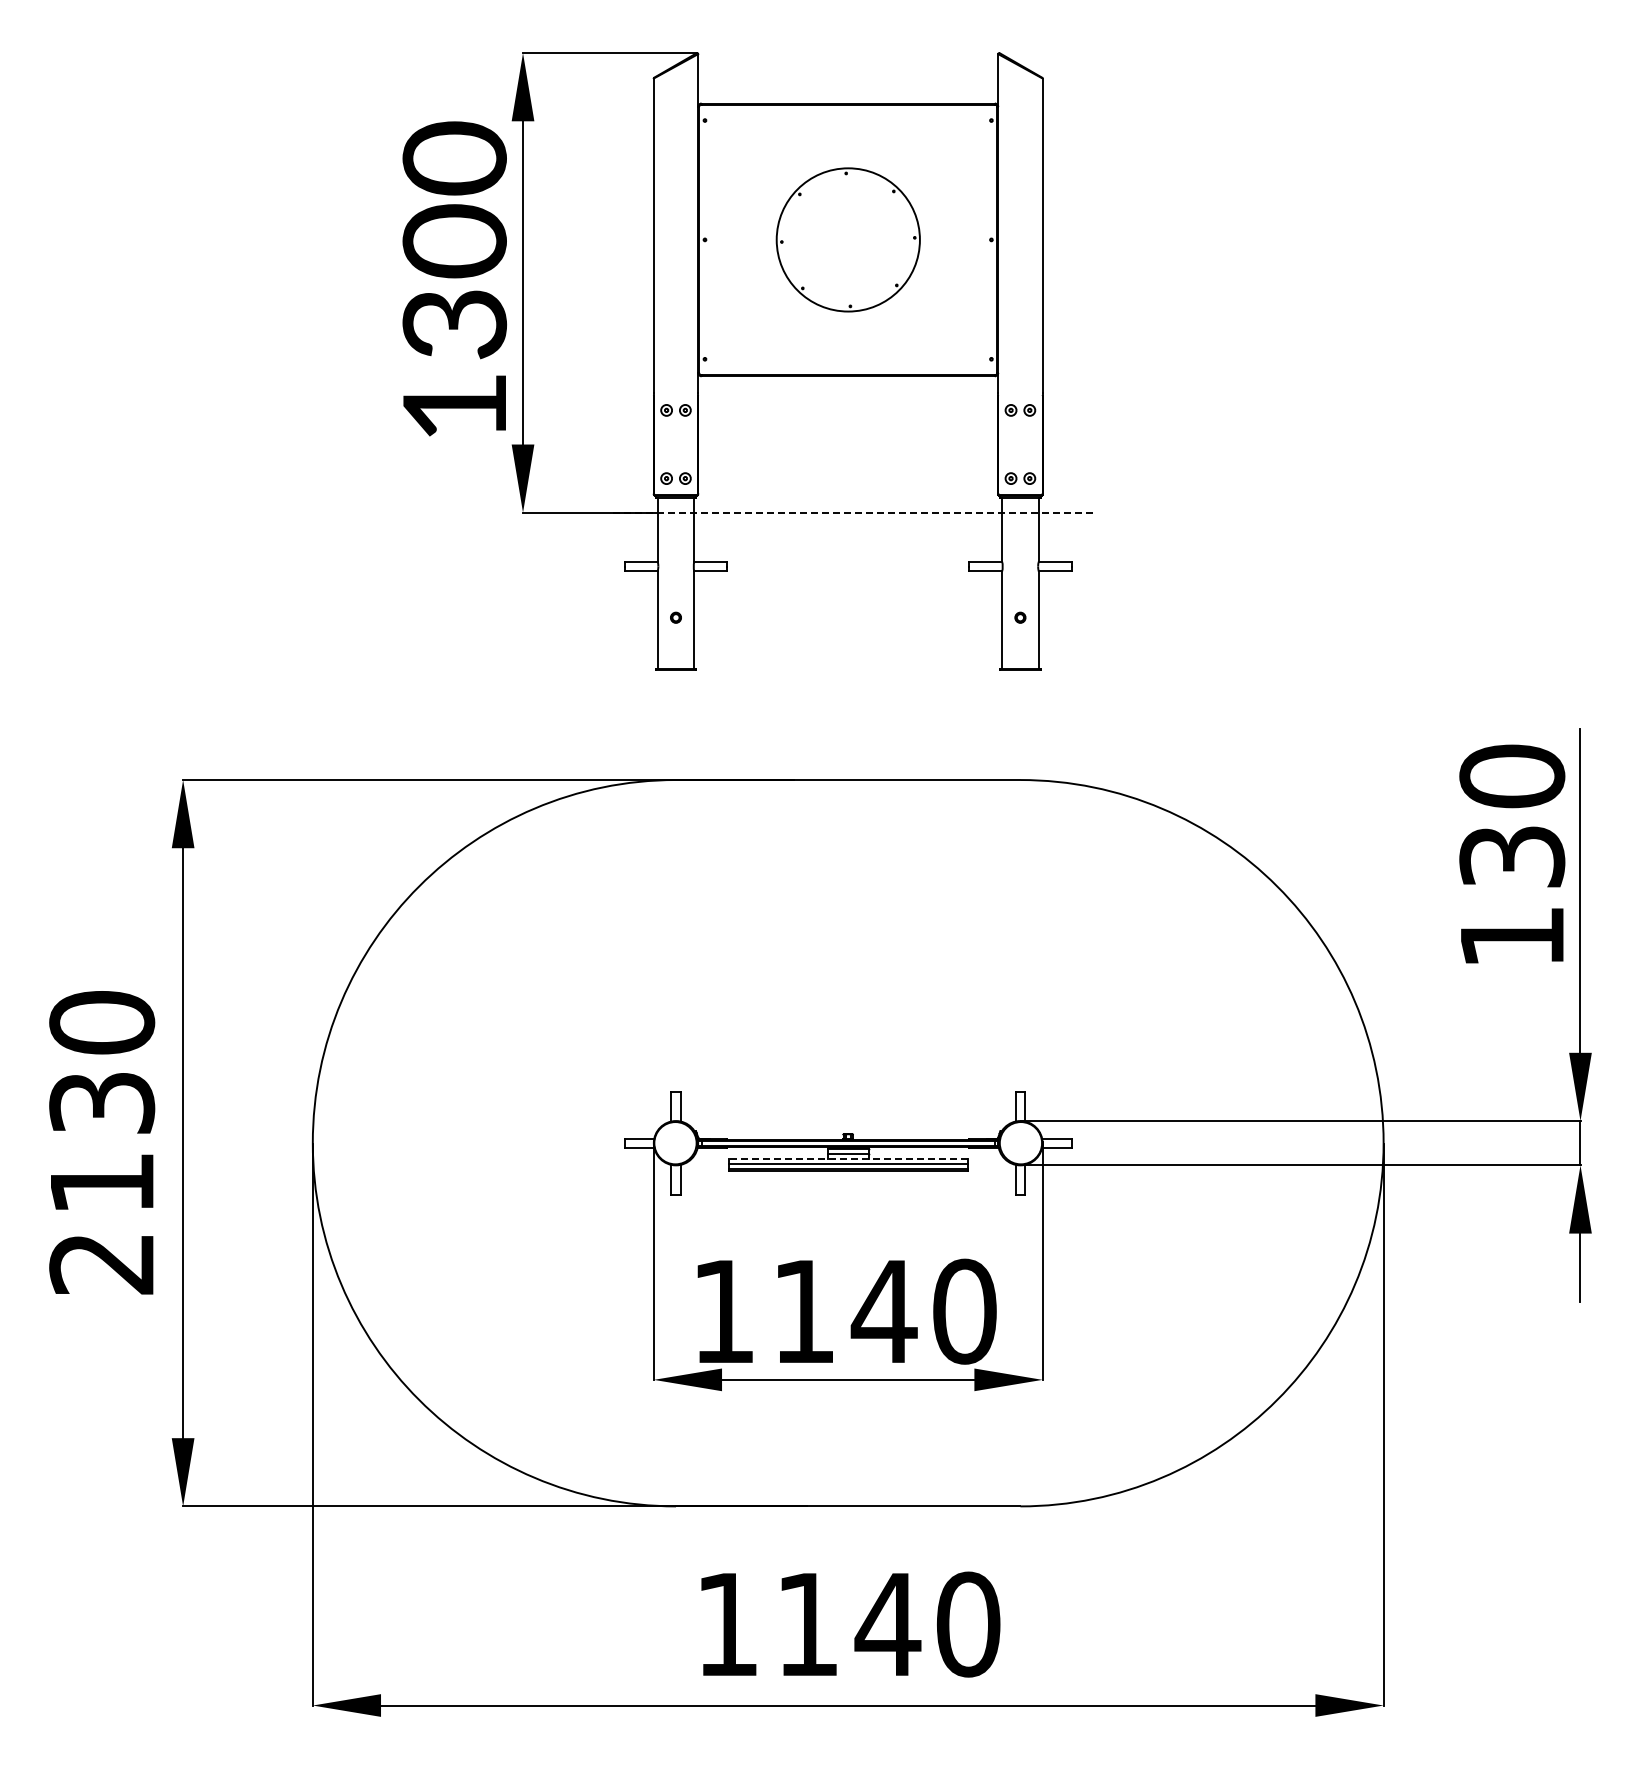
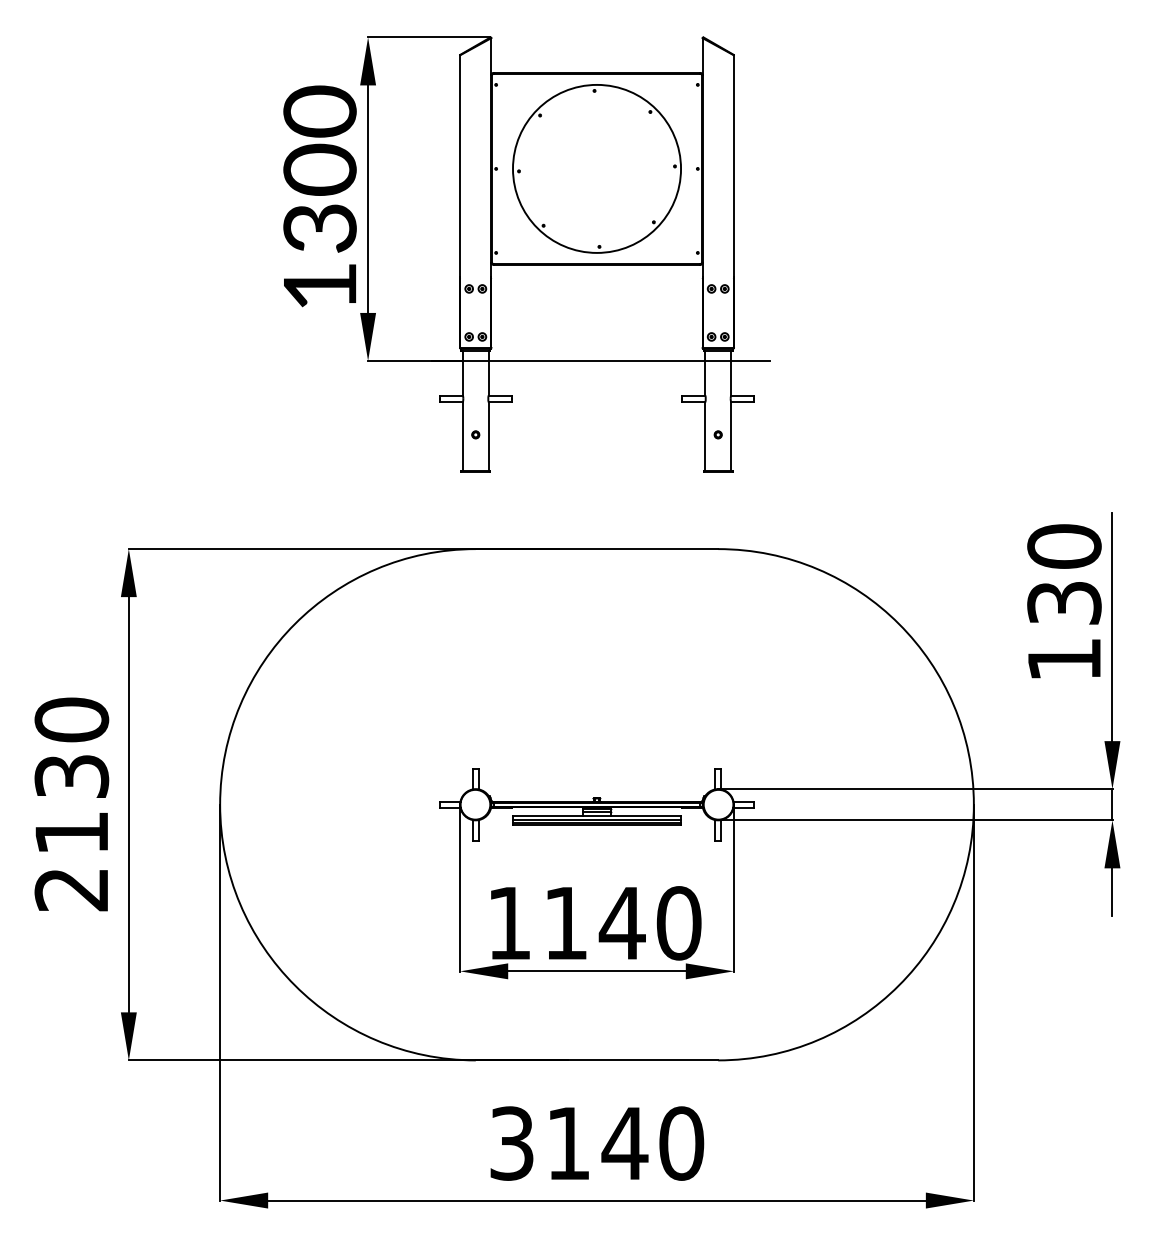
part: (848, 239) -> (597, 168), size x1.67
line: (854, 512) -> (601, 360), dashed -> solid
line: (847, 1159) -> (596, 816), dashed -> solid
text: (727, 1624) -> (512, 1143), 1140 -> 3140

